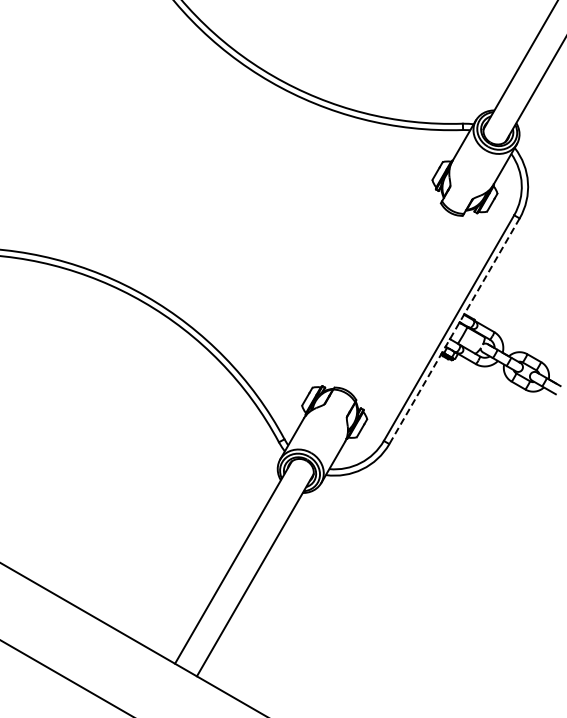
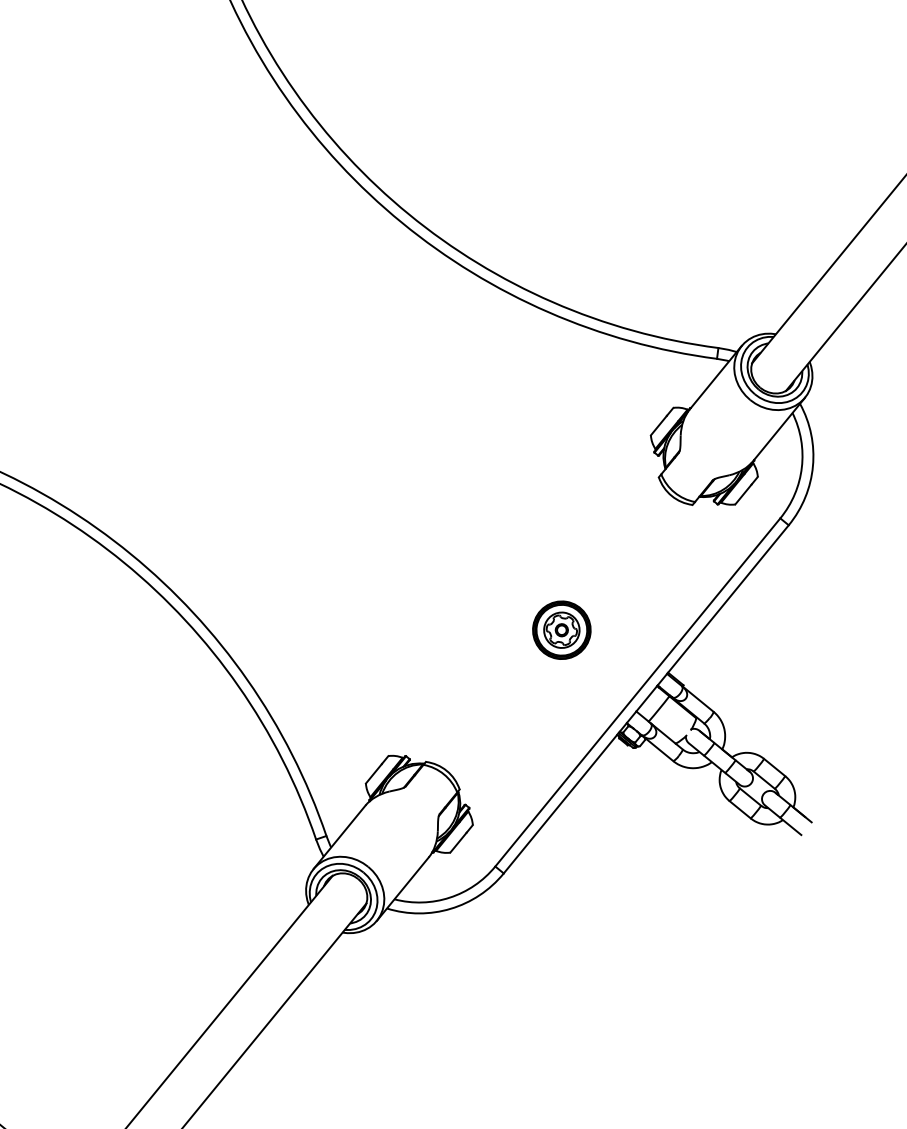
part: (399, 299) -> (561, 629), added
line: (454, 331) -> (646, 699), dashed -> solid

